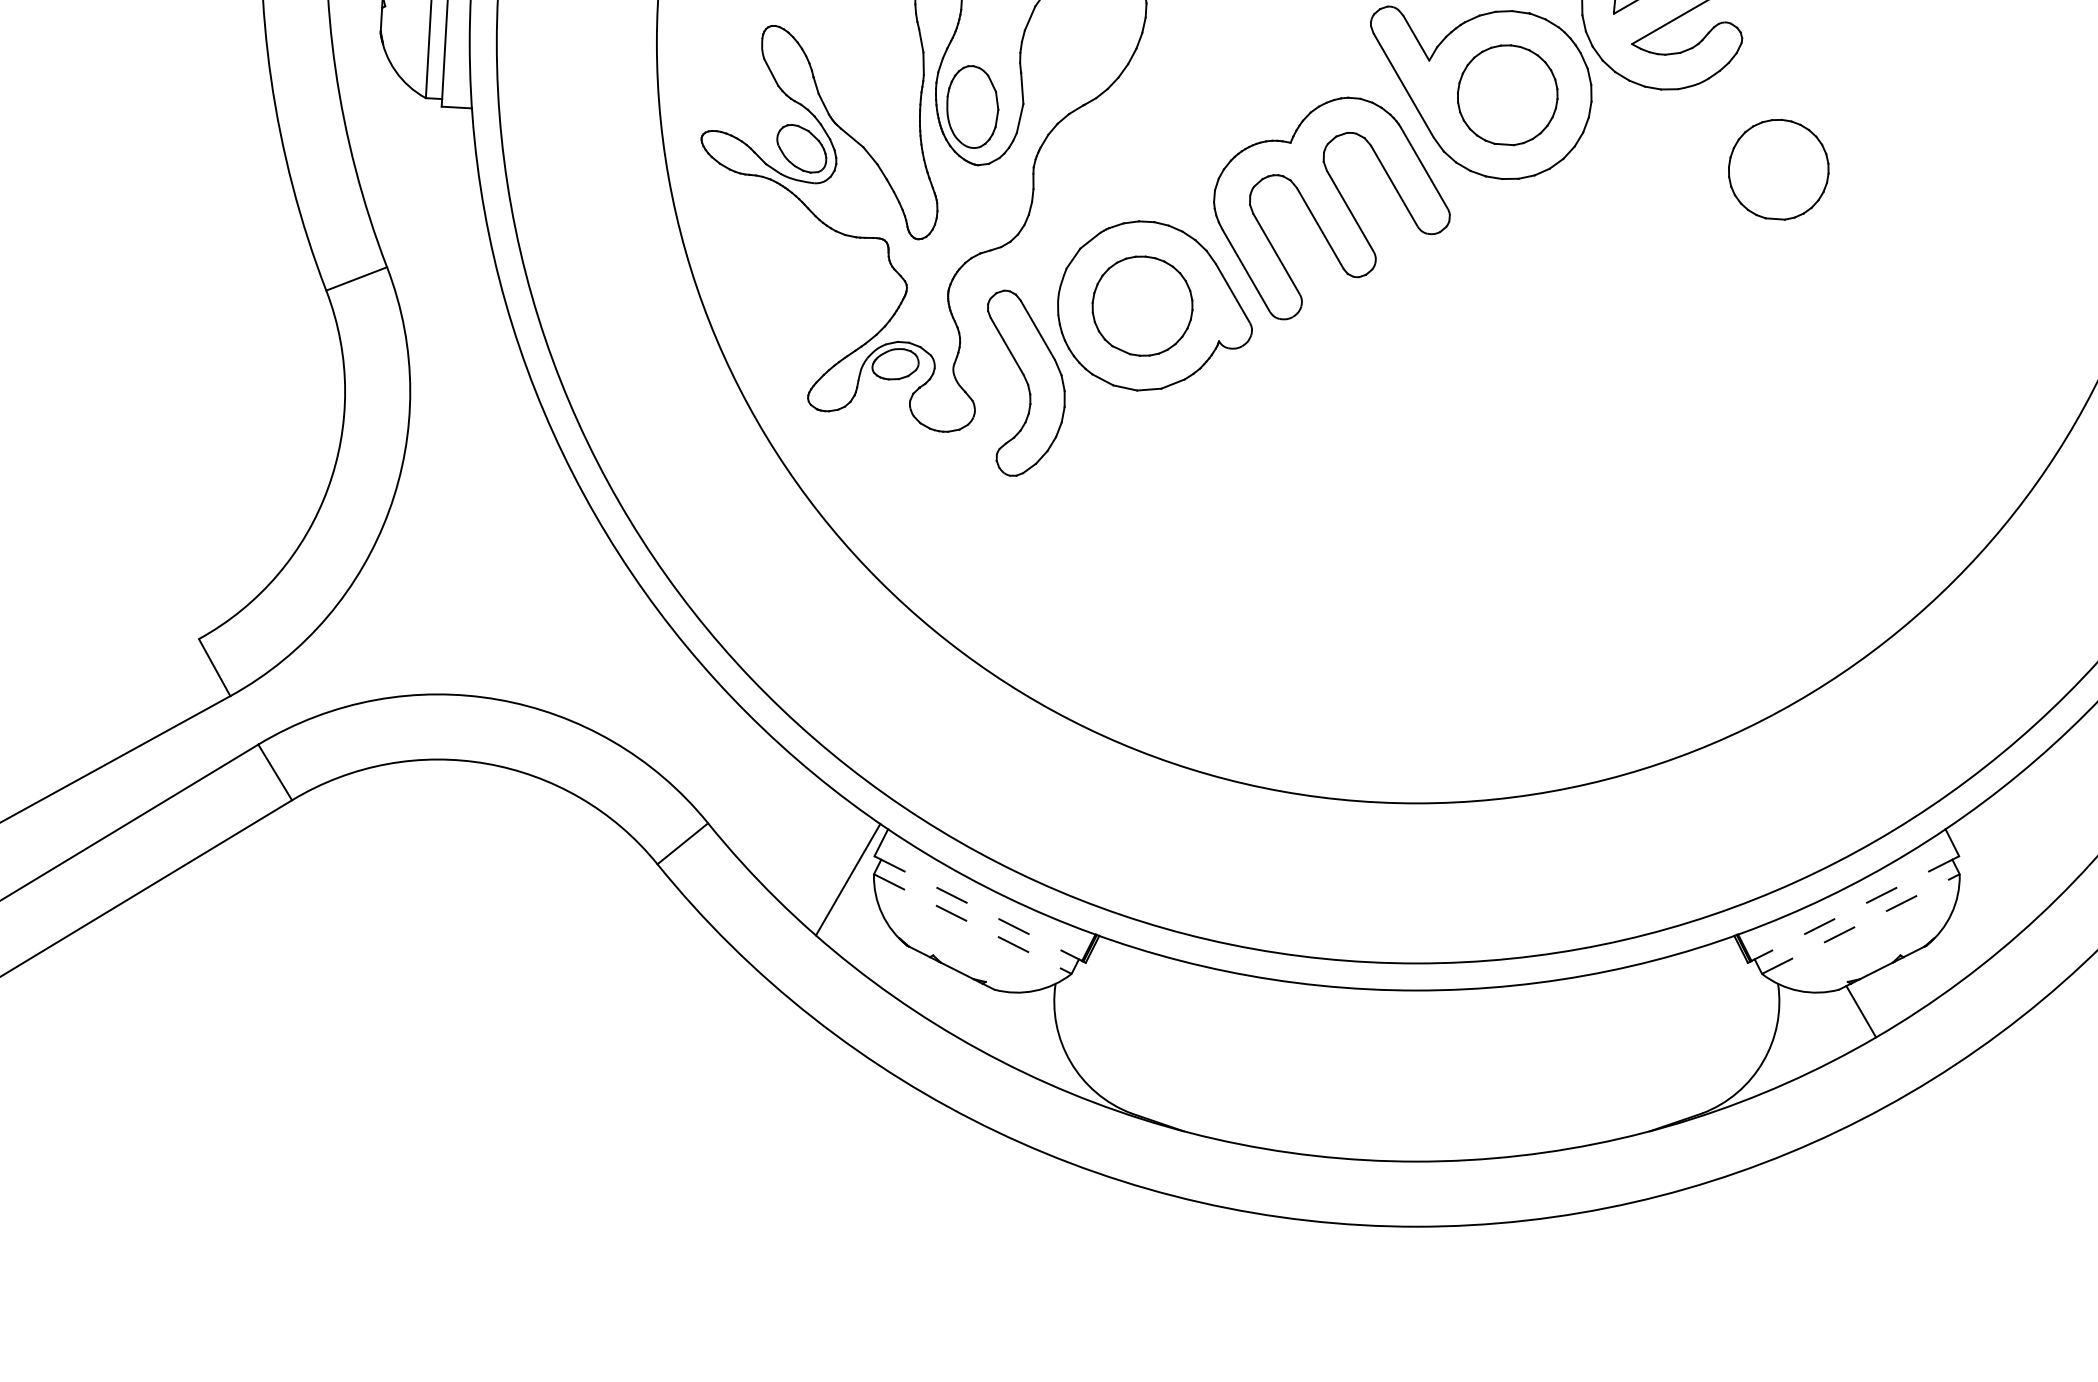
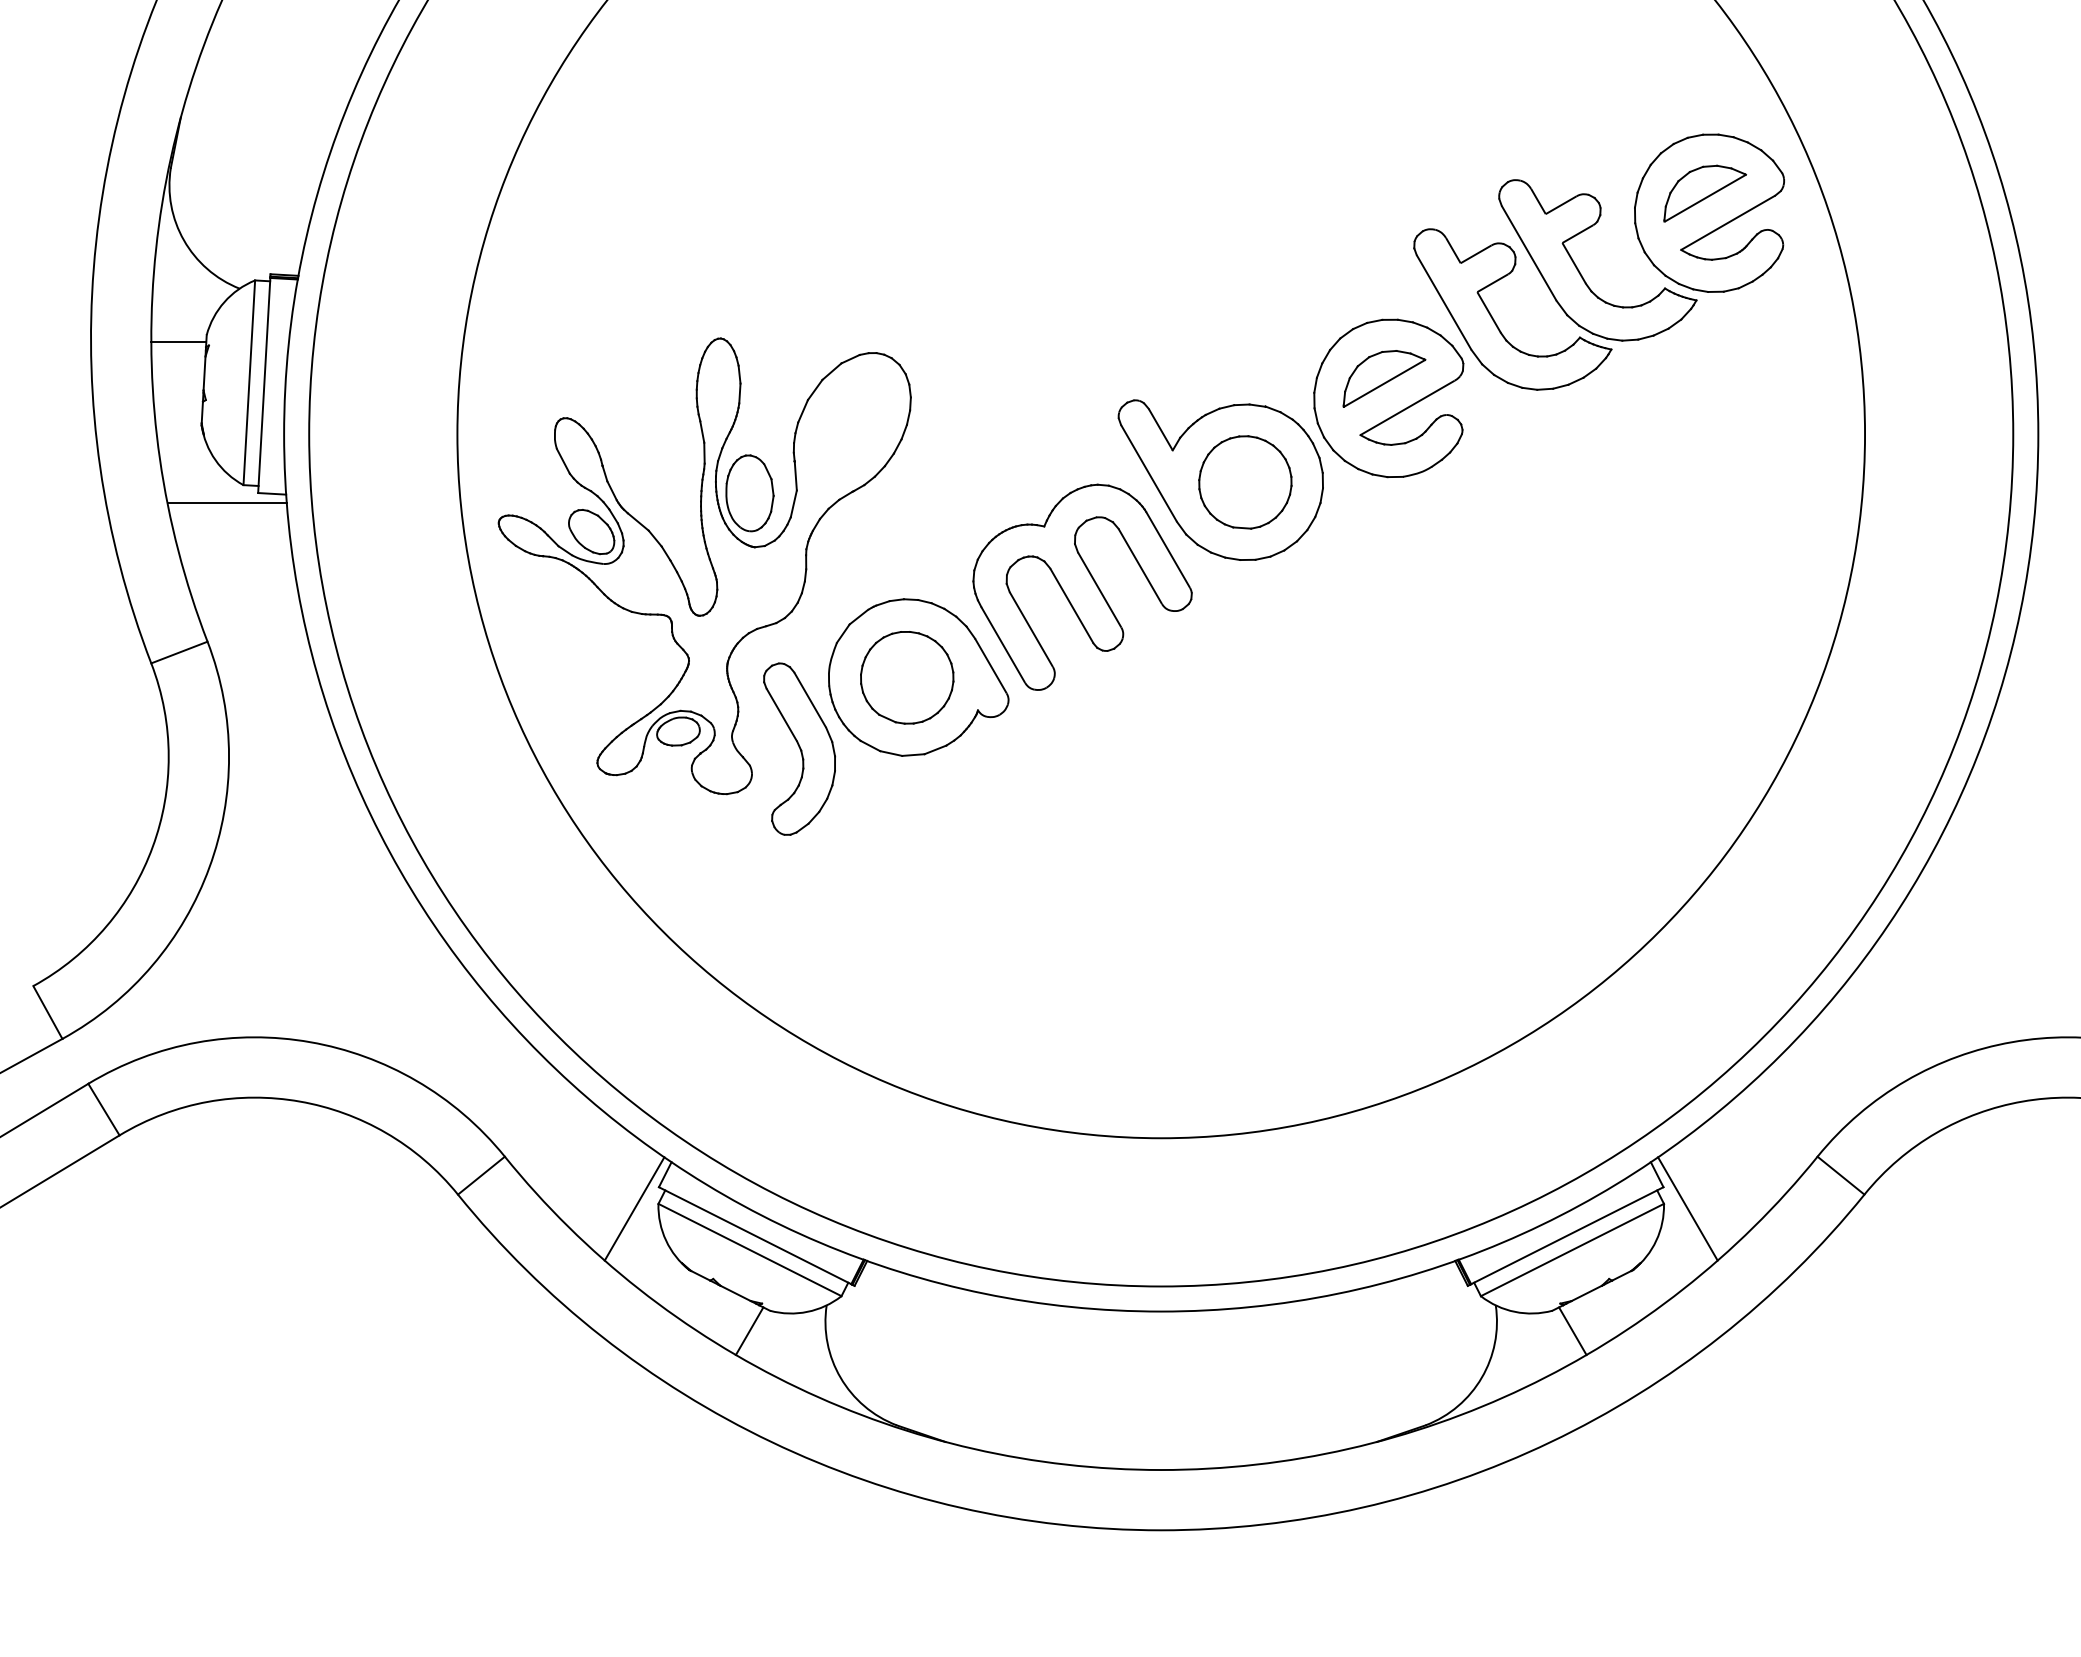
line: (407, 117) -> (226, 503), added
part: (1778, 169) -> (1496, 551), removed
line: (1985, 879) -> (1687, 1208), added
line: (978, 908) -> (755, 1235), dashed -> solid
line: (1855, 908) -> (1567, 1235), dashed -> solid
line: (973, 924) -> (750, 1250), dashed -> solid
line: (1860, 924) -> (1572, 1250), dashed -> solid
line: (972, 1012) -> (749, 1331), added

